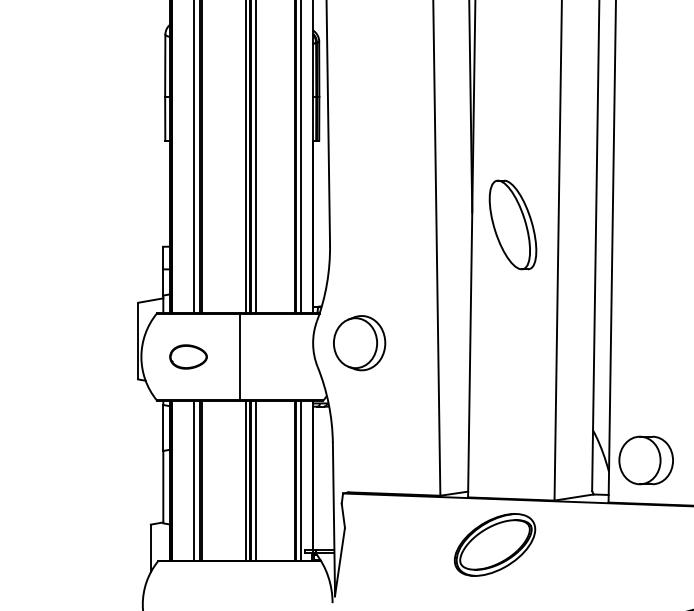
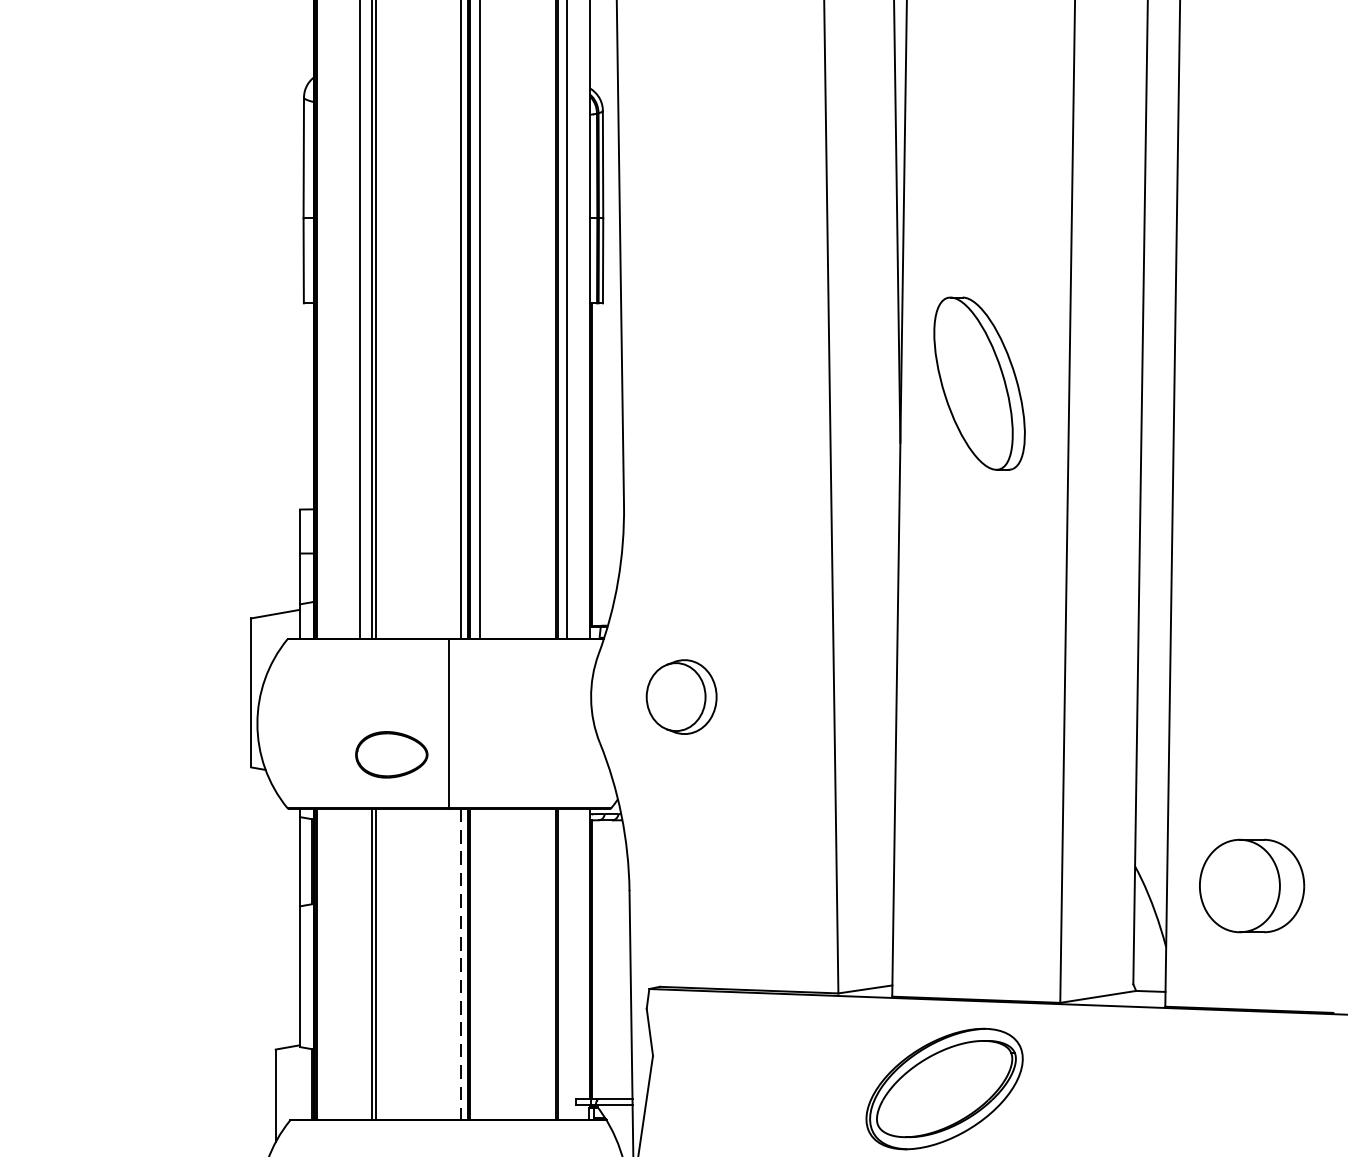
part: (512, 224) -> (978, 382), moved
part: (359, 343) -> (681, 697), size x0.7
part: (188, 356) -> (391, 753), moved
part: (645, 460) -> (1250, 886), moved
line: (194, 480) -> (360, 963), removed
line: (255, 480) -> (479, 963), removed
line: (300, 480) -> (566, 963), removed
line: (245, 481) -> (459, 965), solid -> dashed

